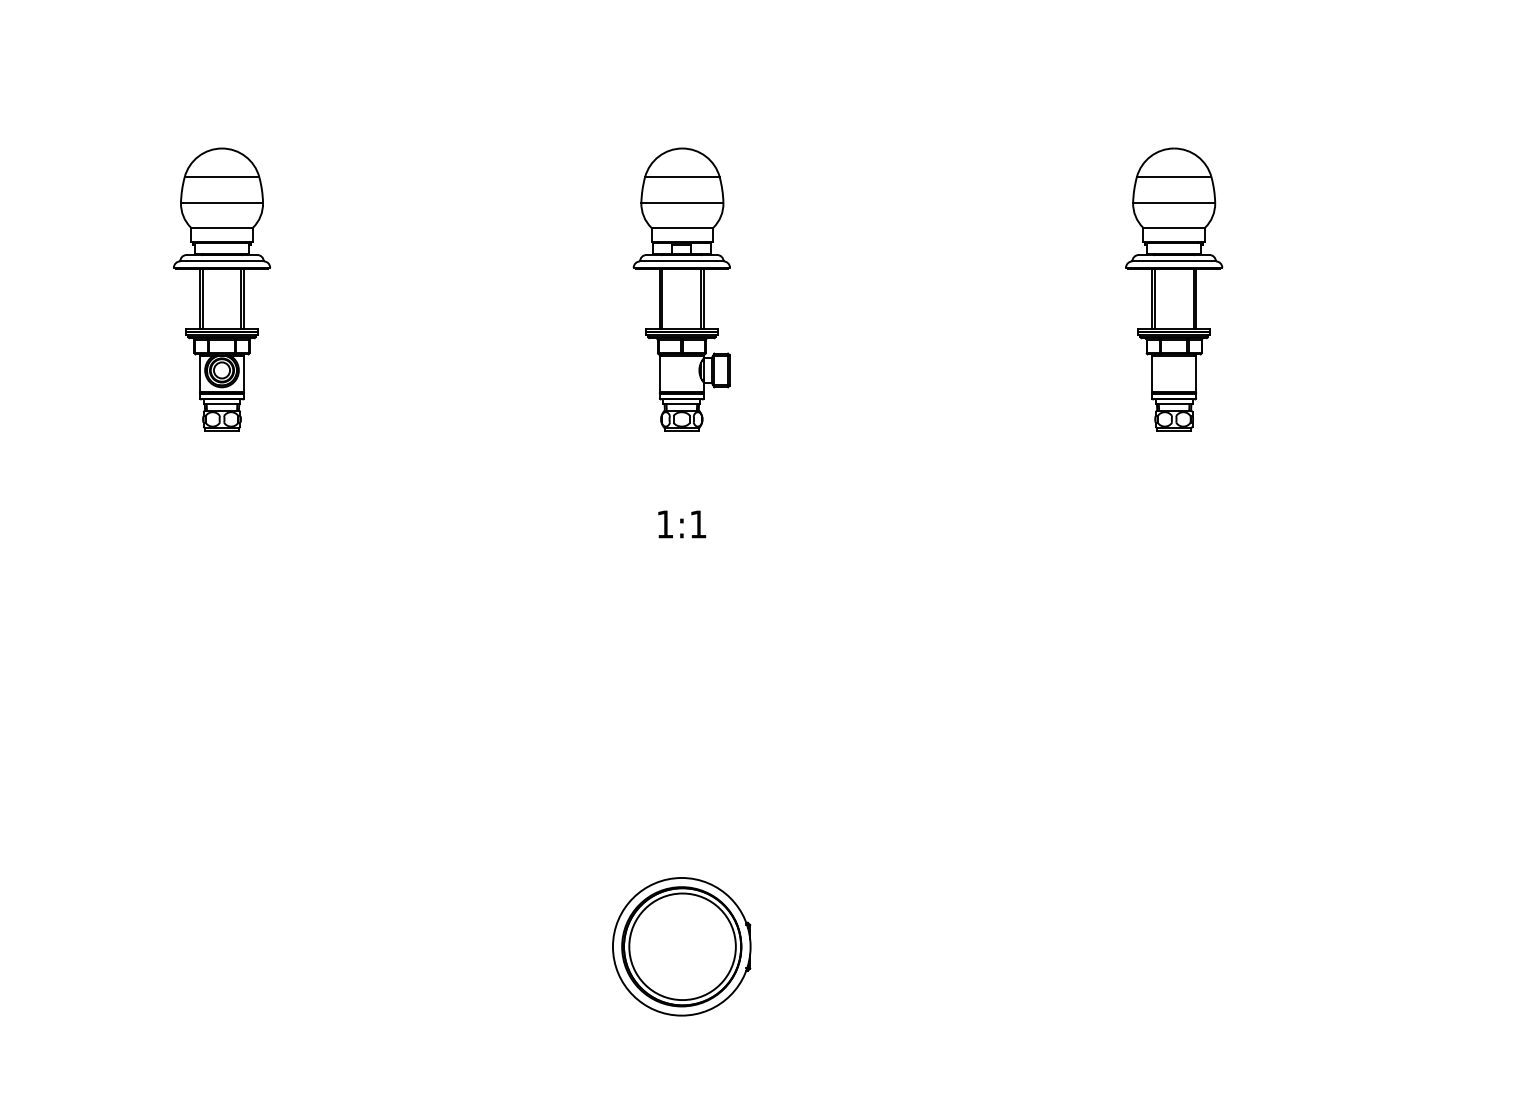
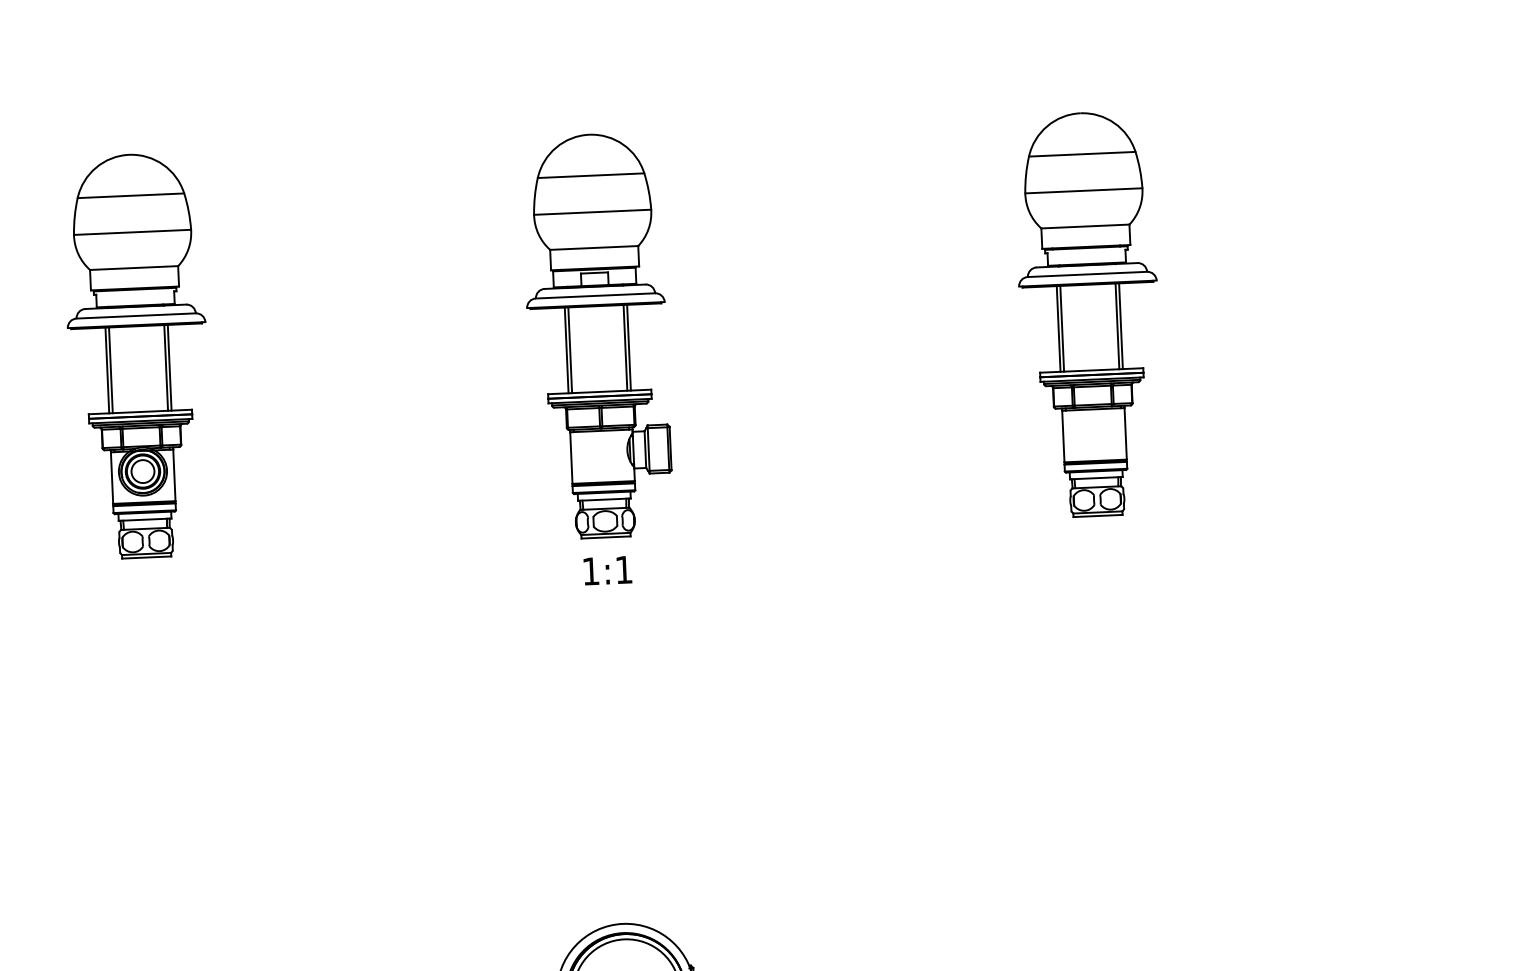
part: (221, 289) -> (137, 356), size x1.43
part: (681, 289) -> (596, 335), size x1.43
part: (1173, 289) -> (1088, 314), size x1.43

